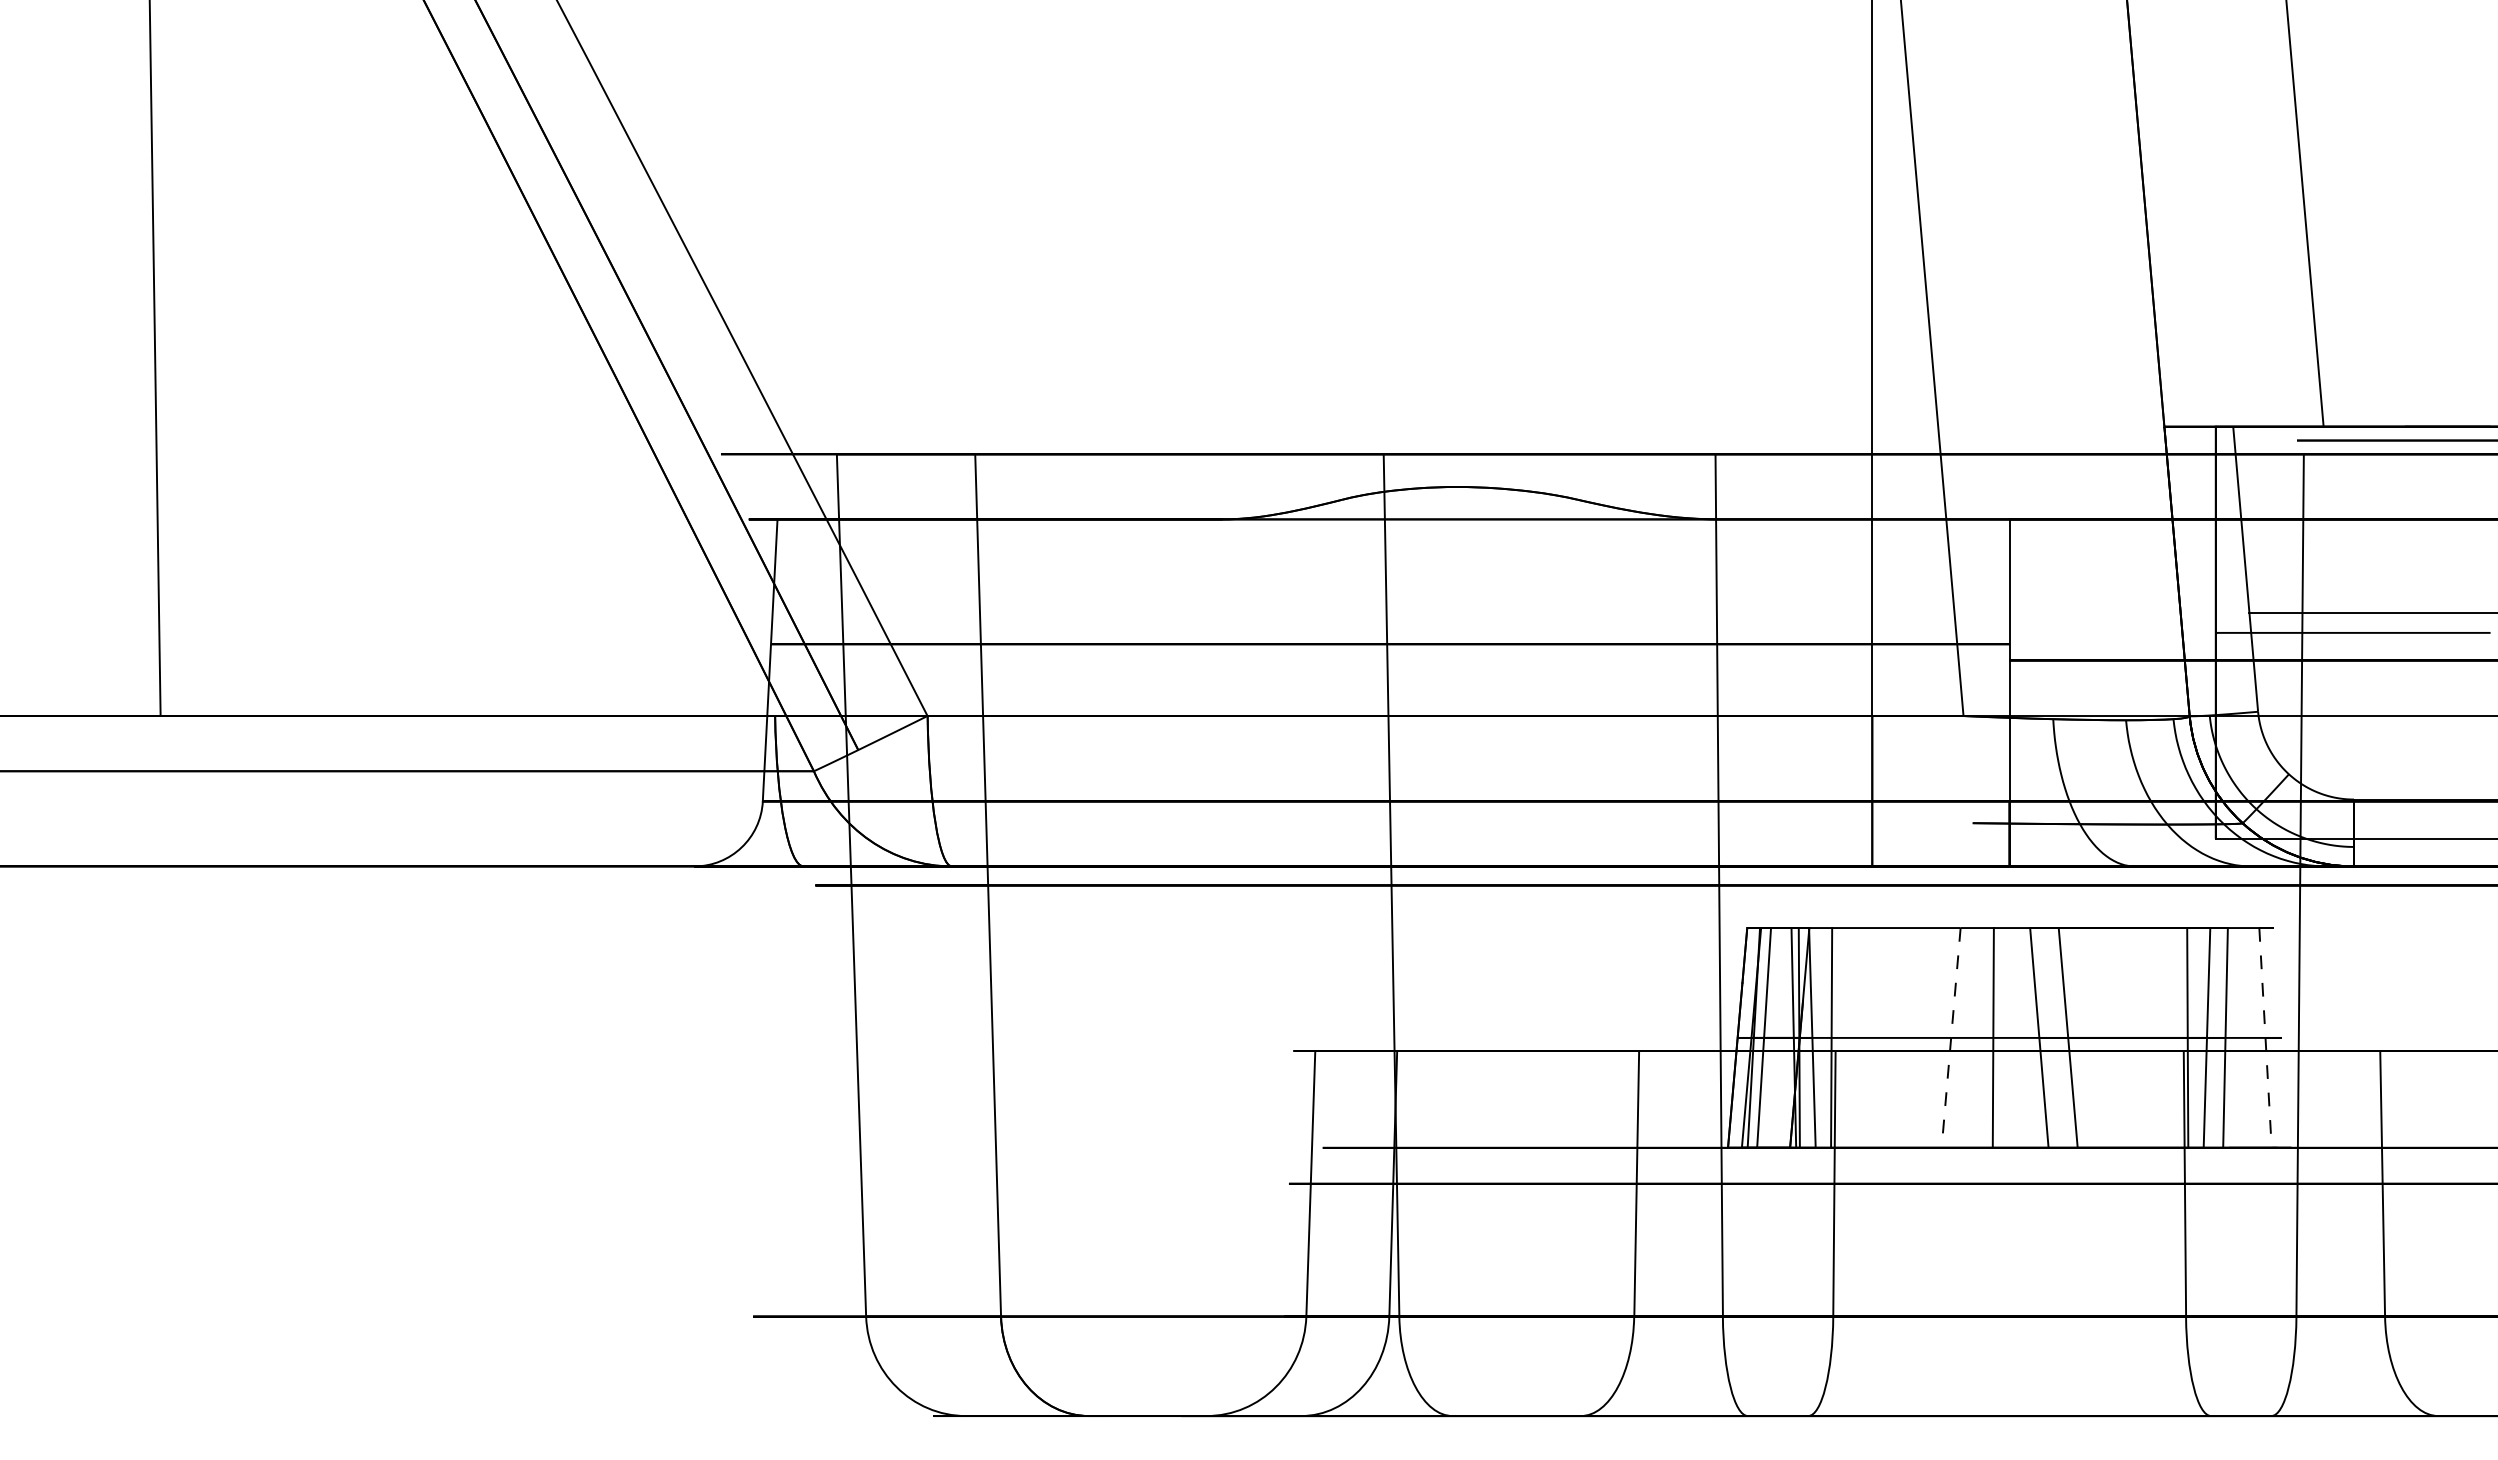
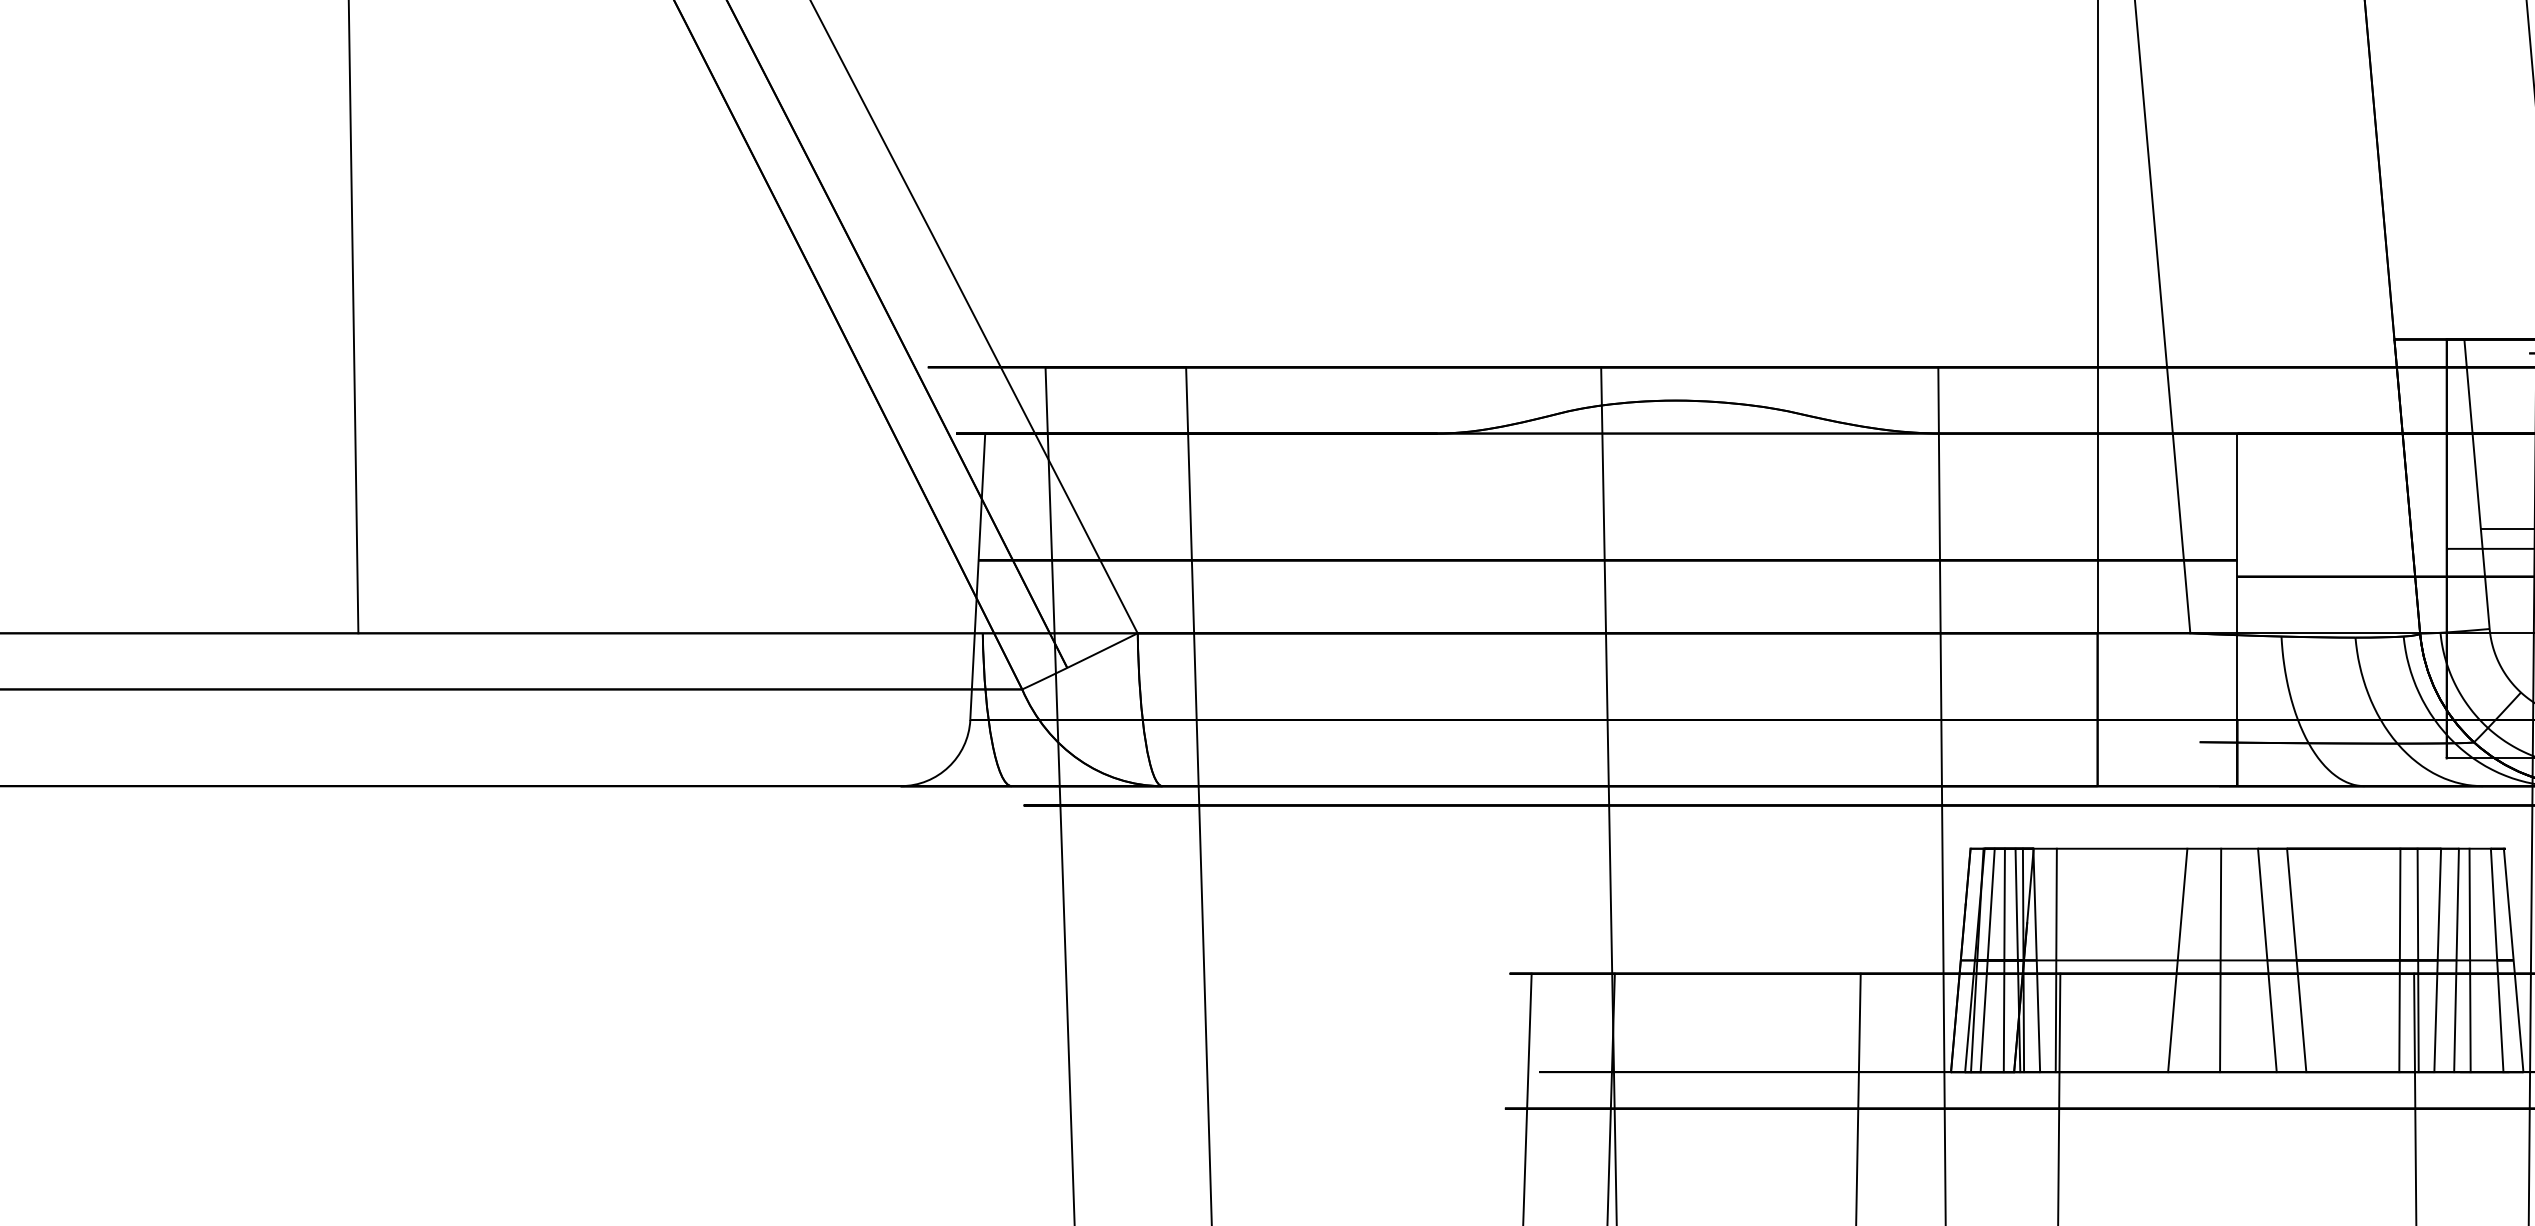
line: (1780, 1037) -> (2004, 959), added
line: (2169, 1037) -> (2399, 959), added
line: (2238, 1037) -> (2469, 959), added
line: (2281, 1037) -> (2513, 959), added
line: (1951, 1038) -> (2178, 960), dashed -> solid
line: (2265, 1038) -> (2497, 960), dashed -> solid

